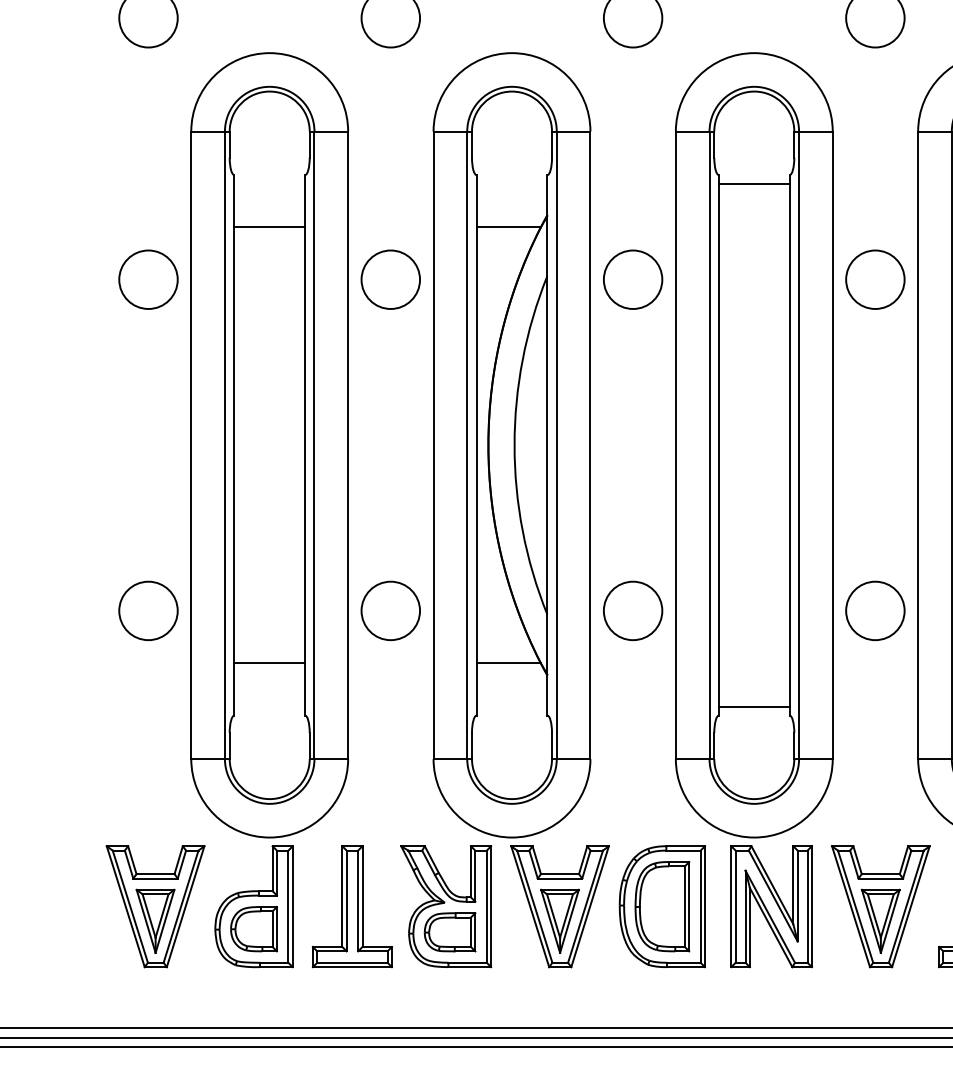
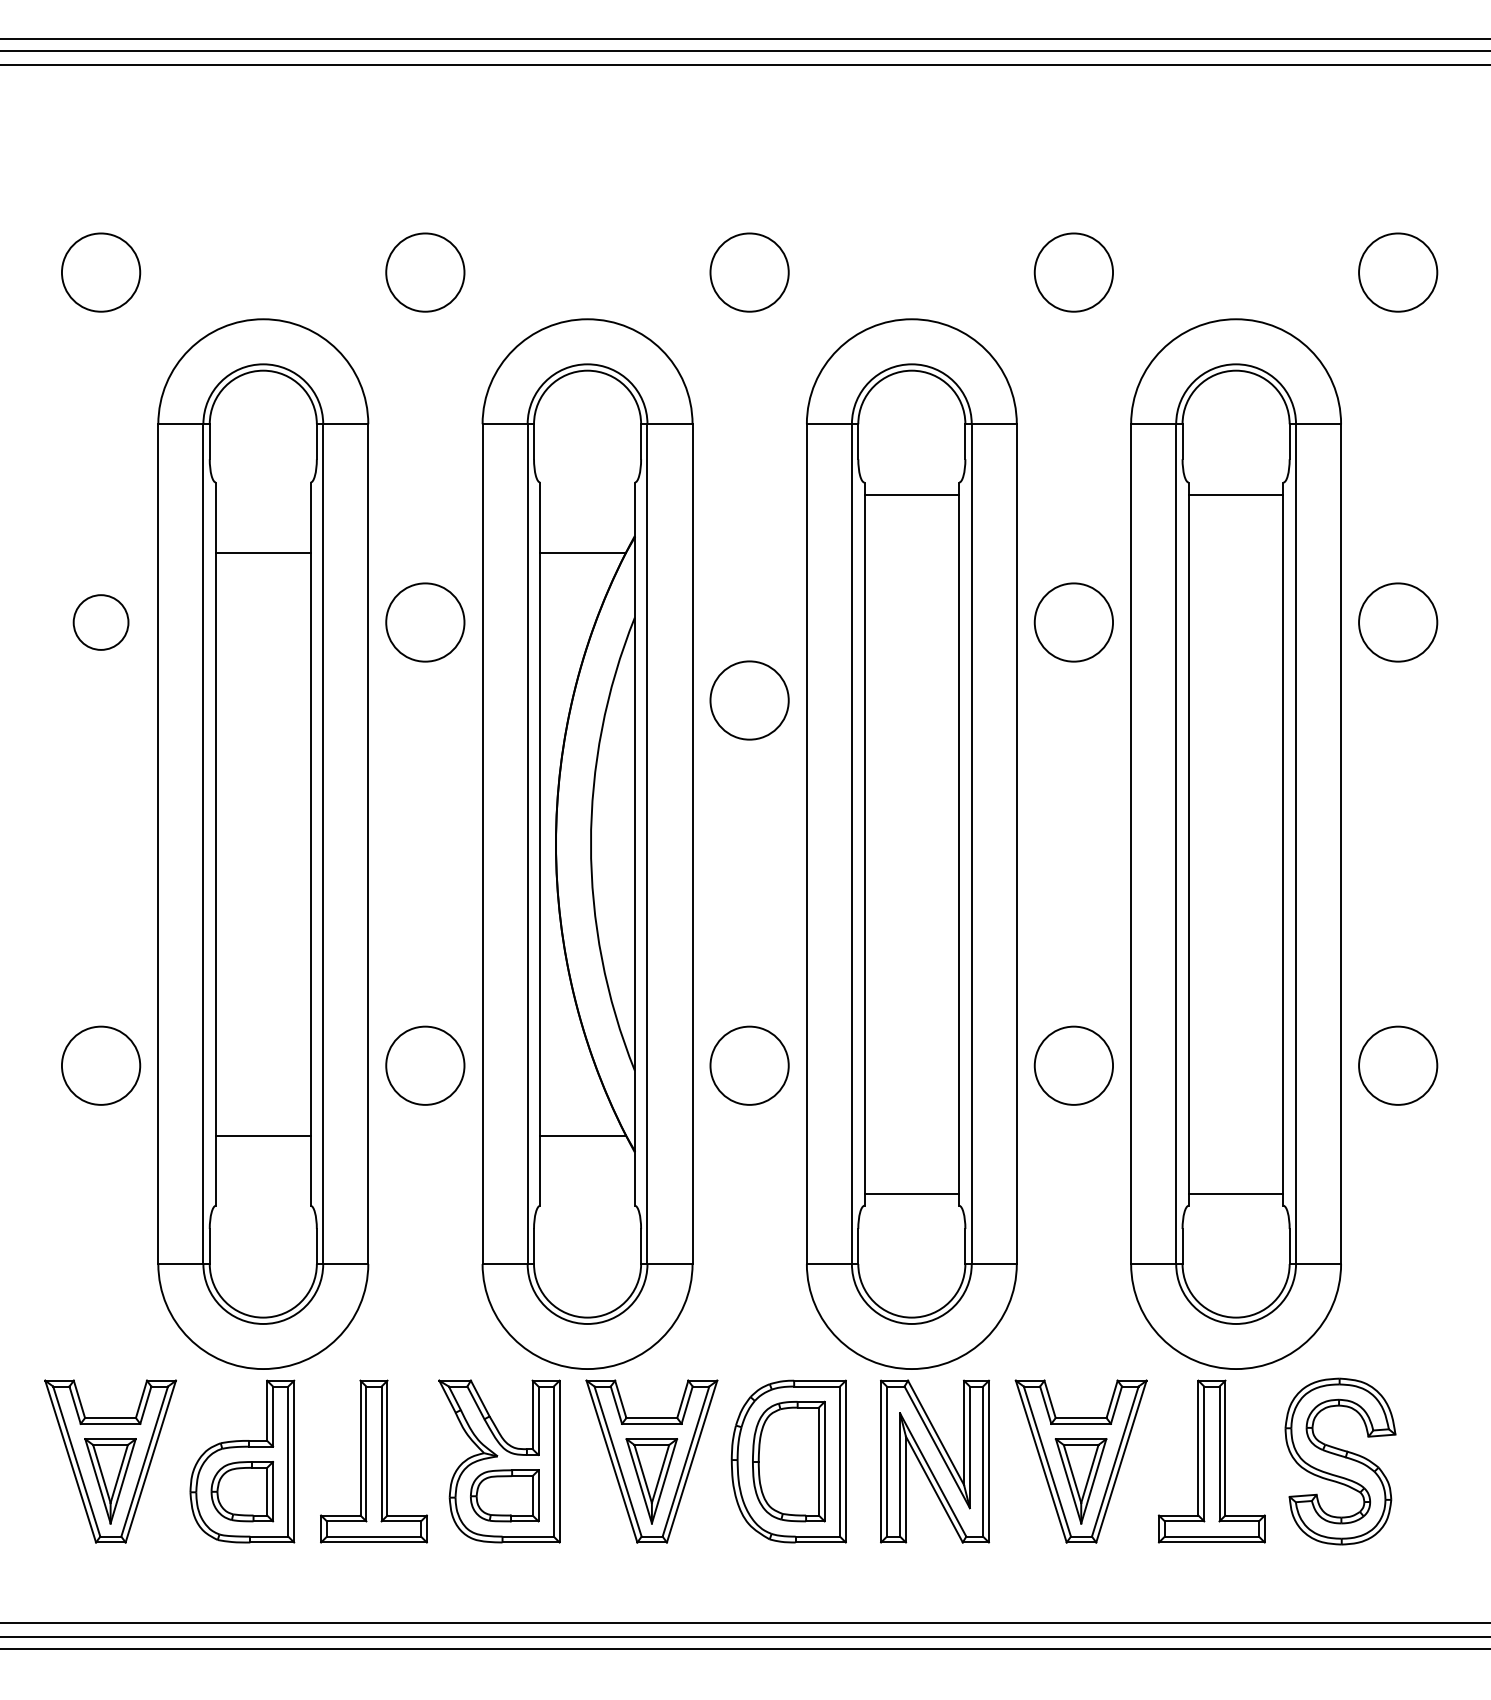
circle: (148, 279) -> (100, 622), size x0.7
circle: (632, 279) -> (749, 700), moved

